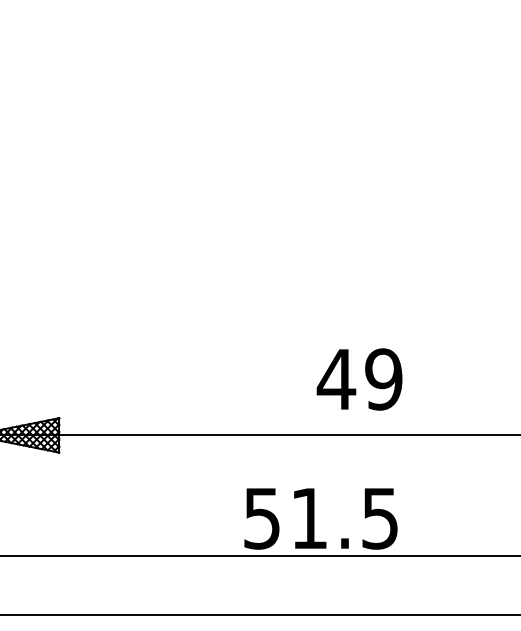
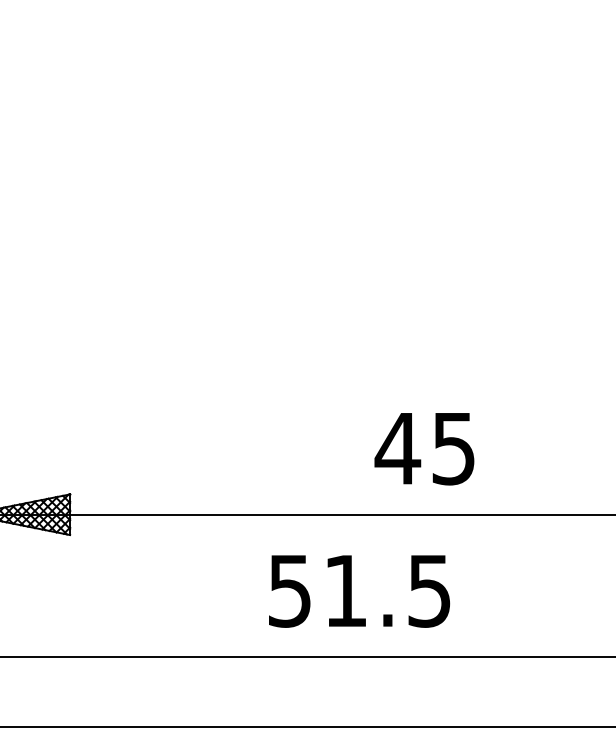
text: (383, 379) -> (453, 448), 49 -> 45
text: (320, 518) -> (359, 591), moved

